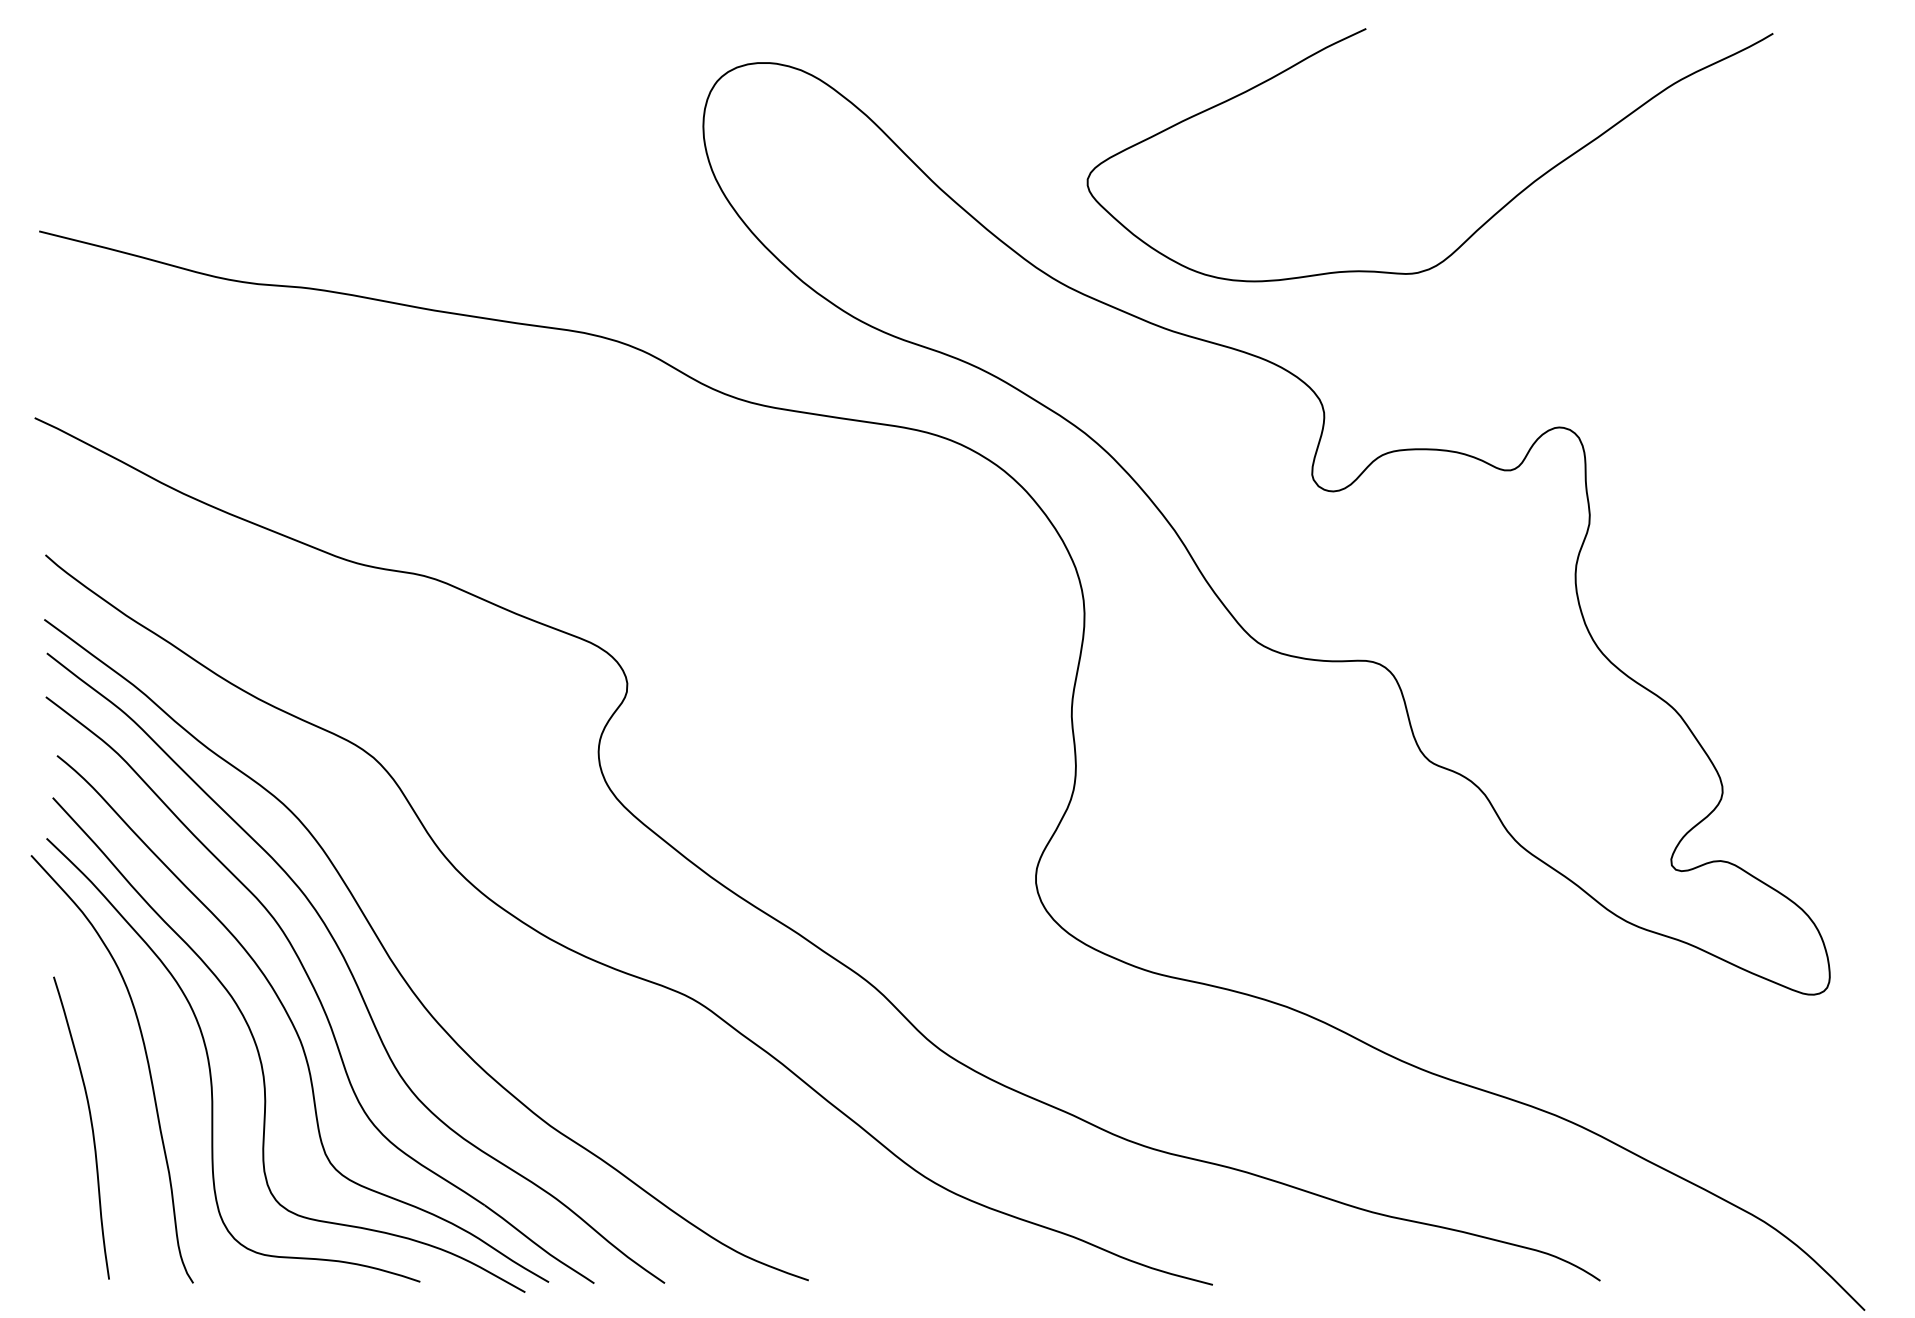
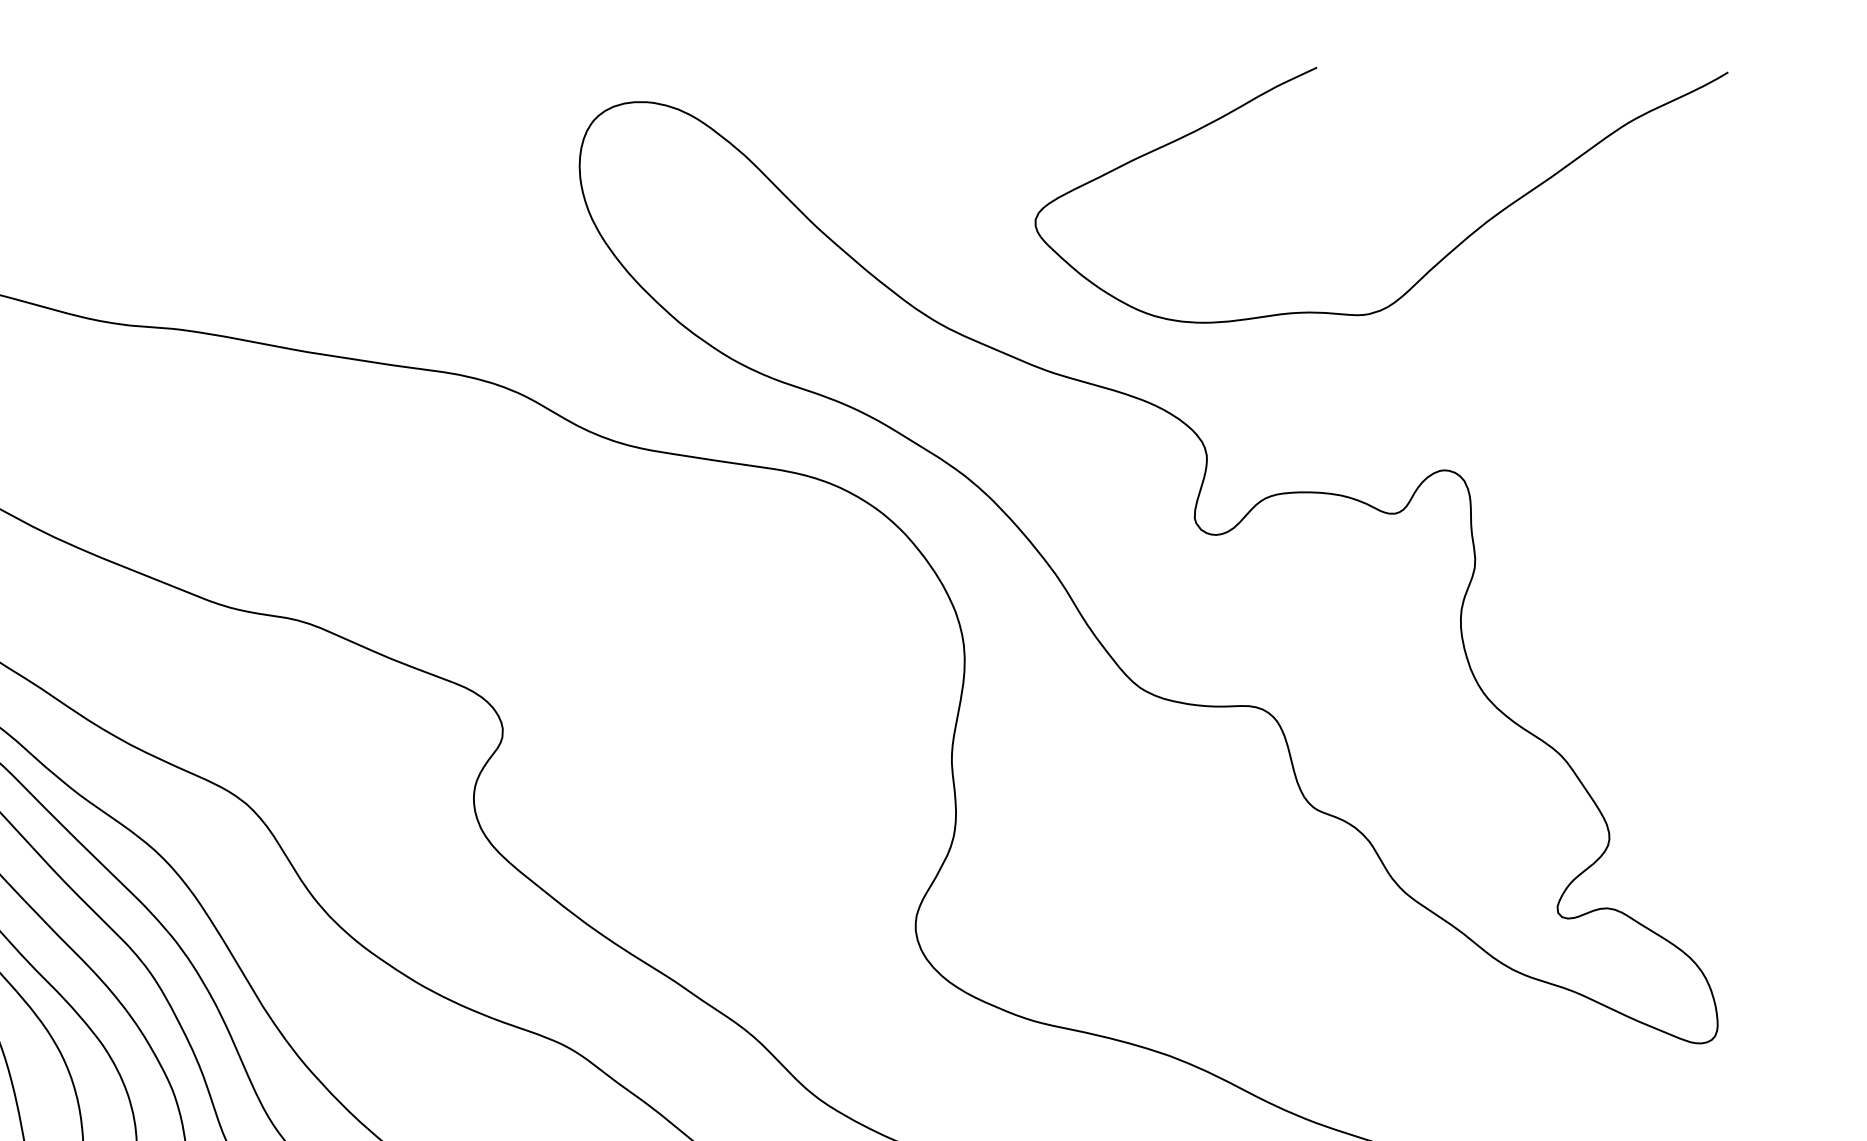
curve: (1486, 220) -> (1438, 261), moved

